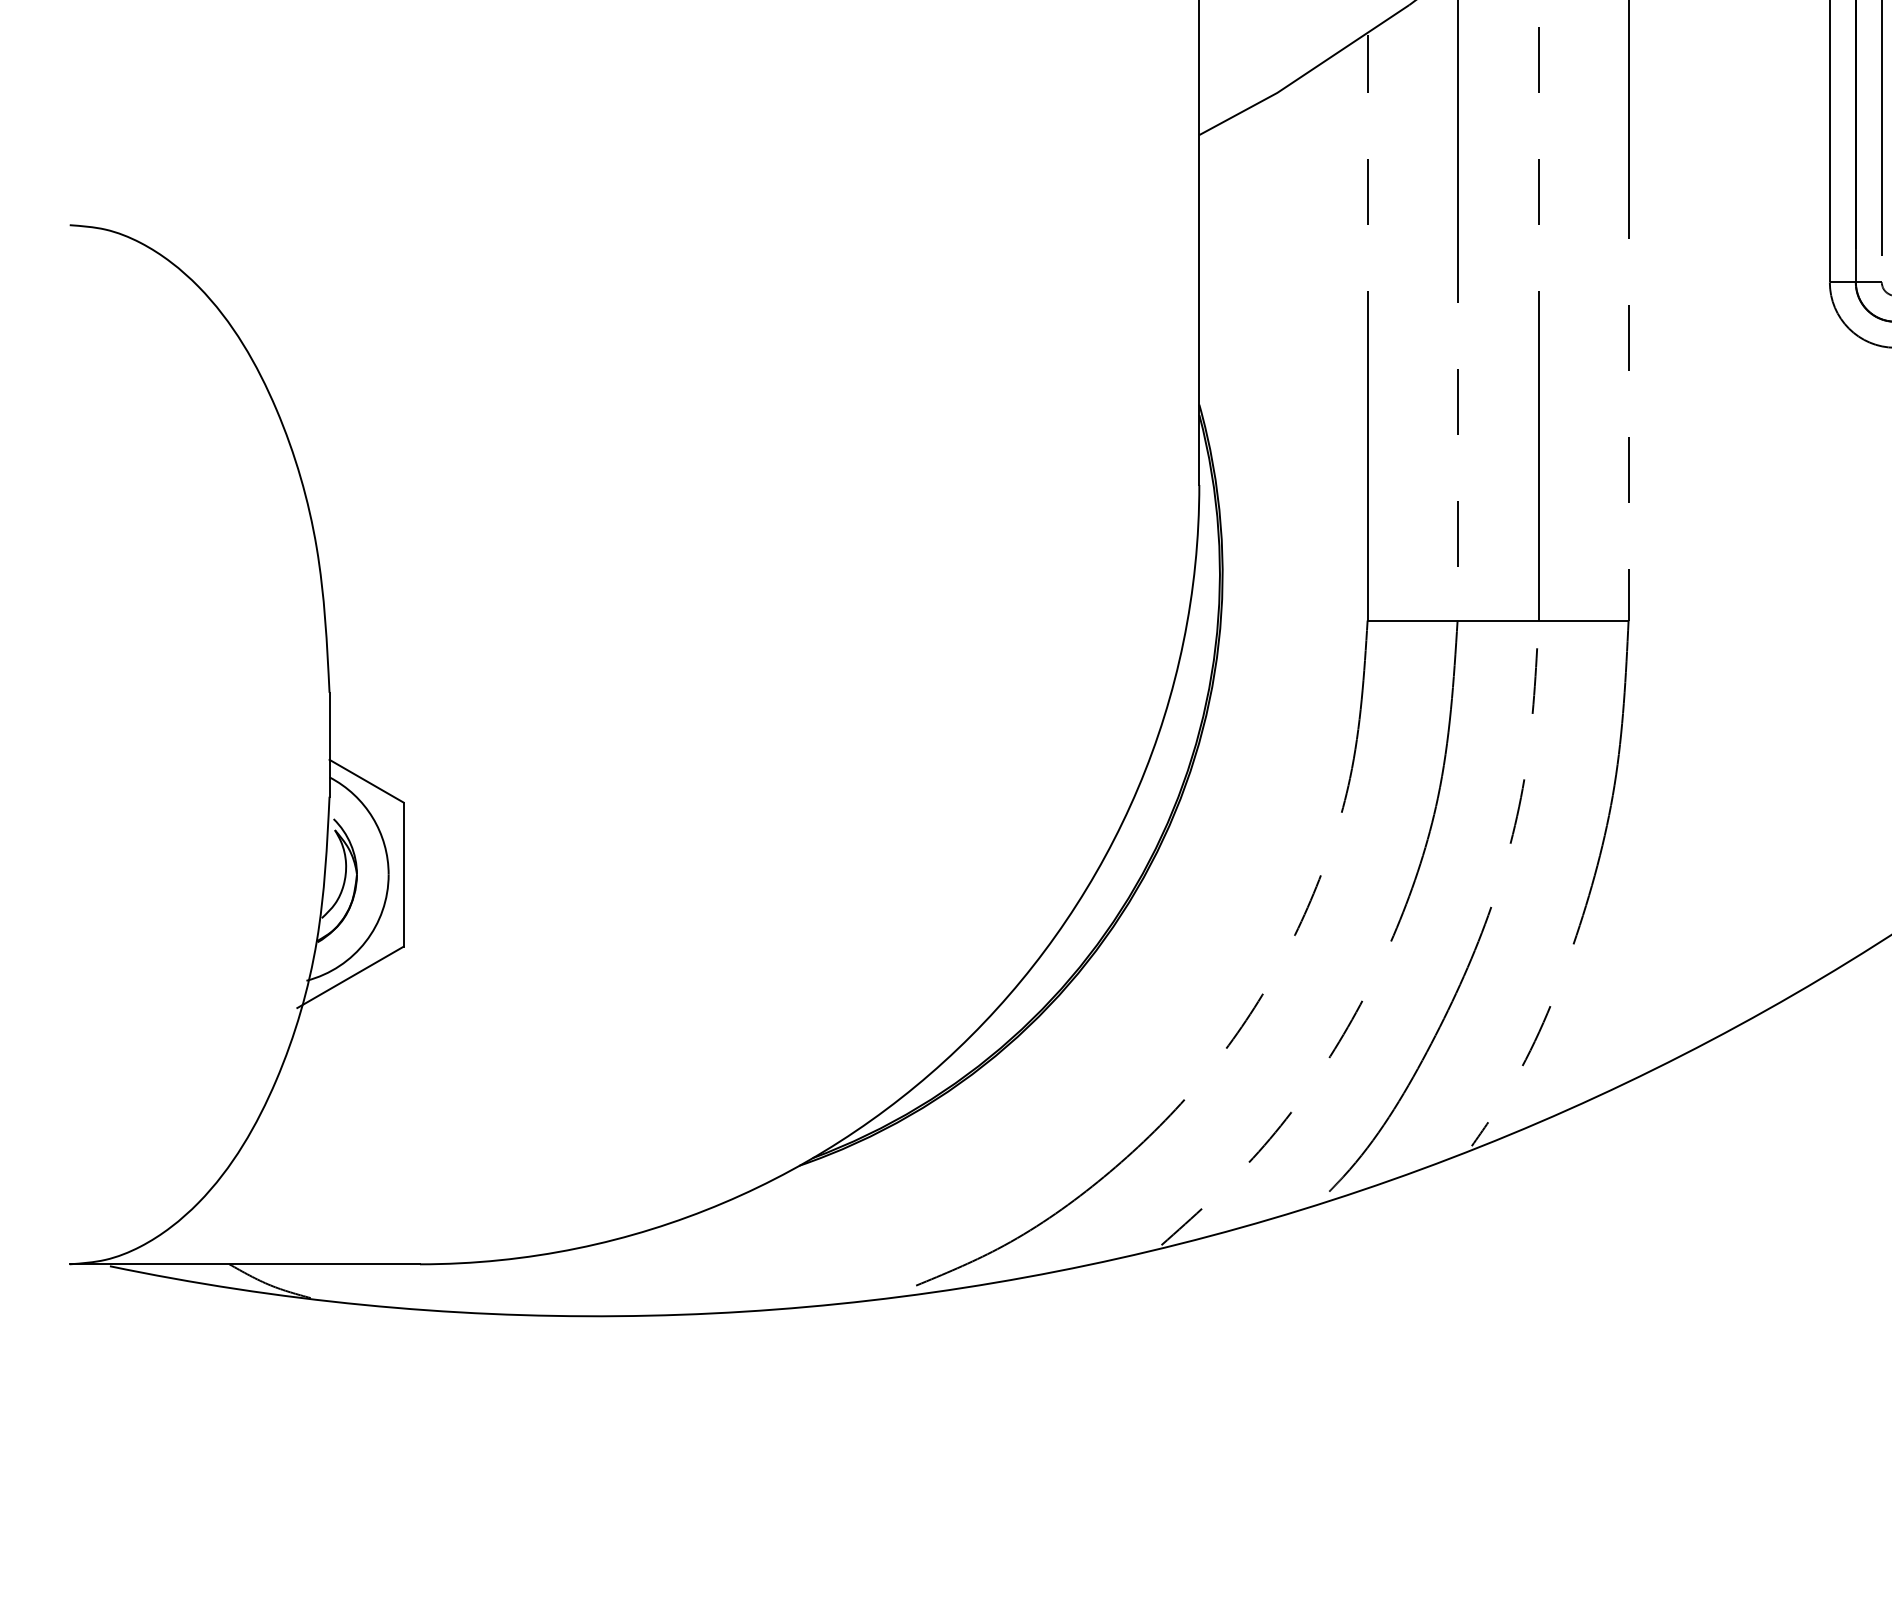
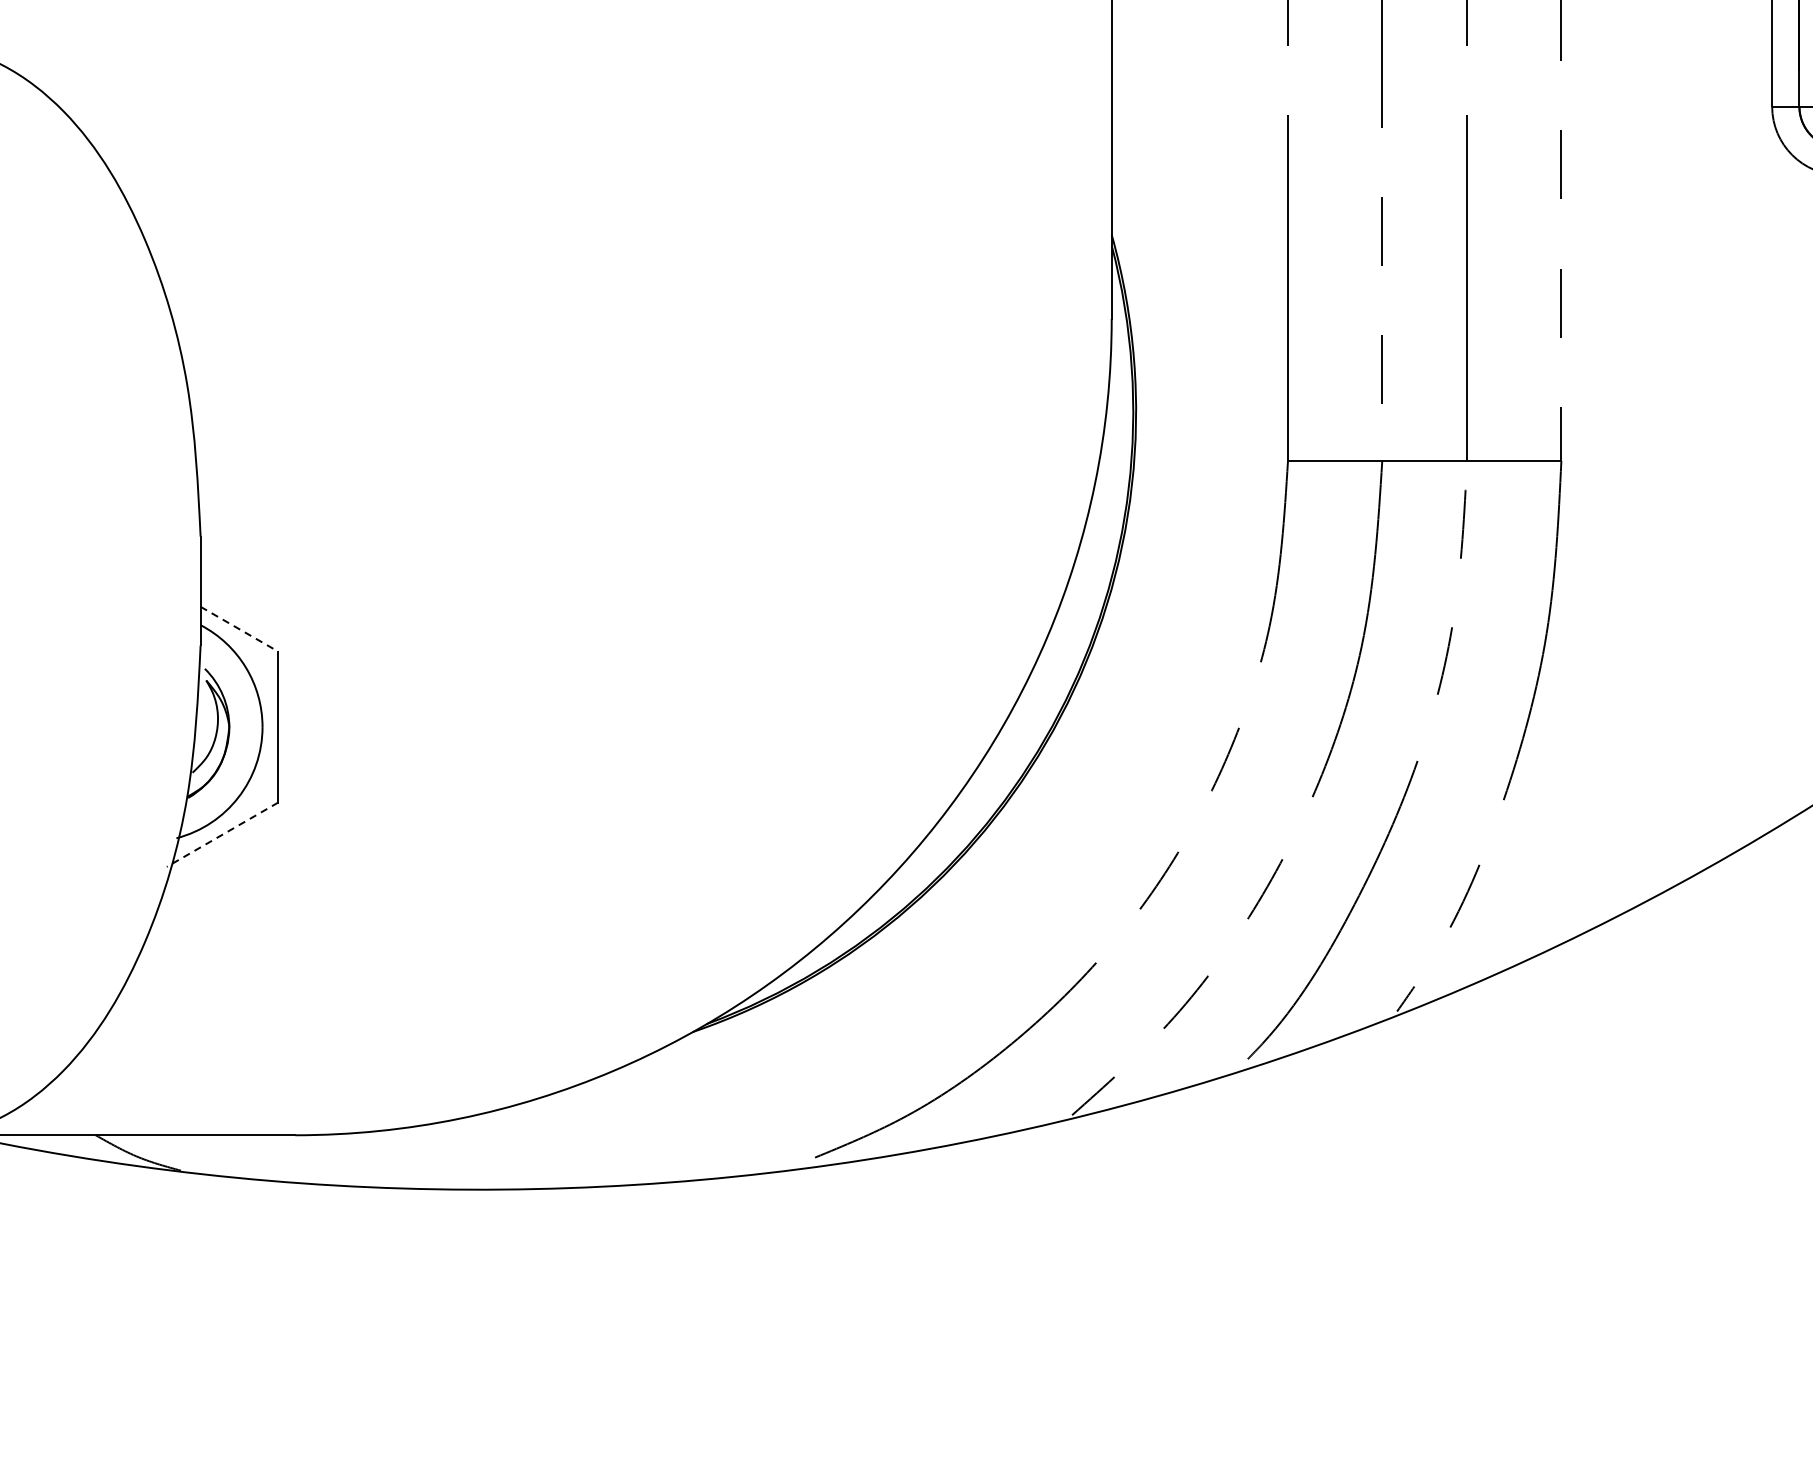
line: (366, 781) -> (239, 629), solid -> dashed
line: (350, 977) -> (222, 834), solid -> dashed

